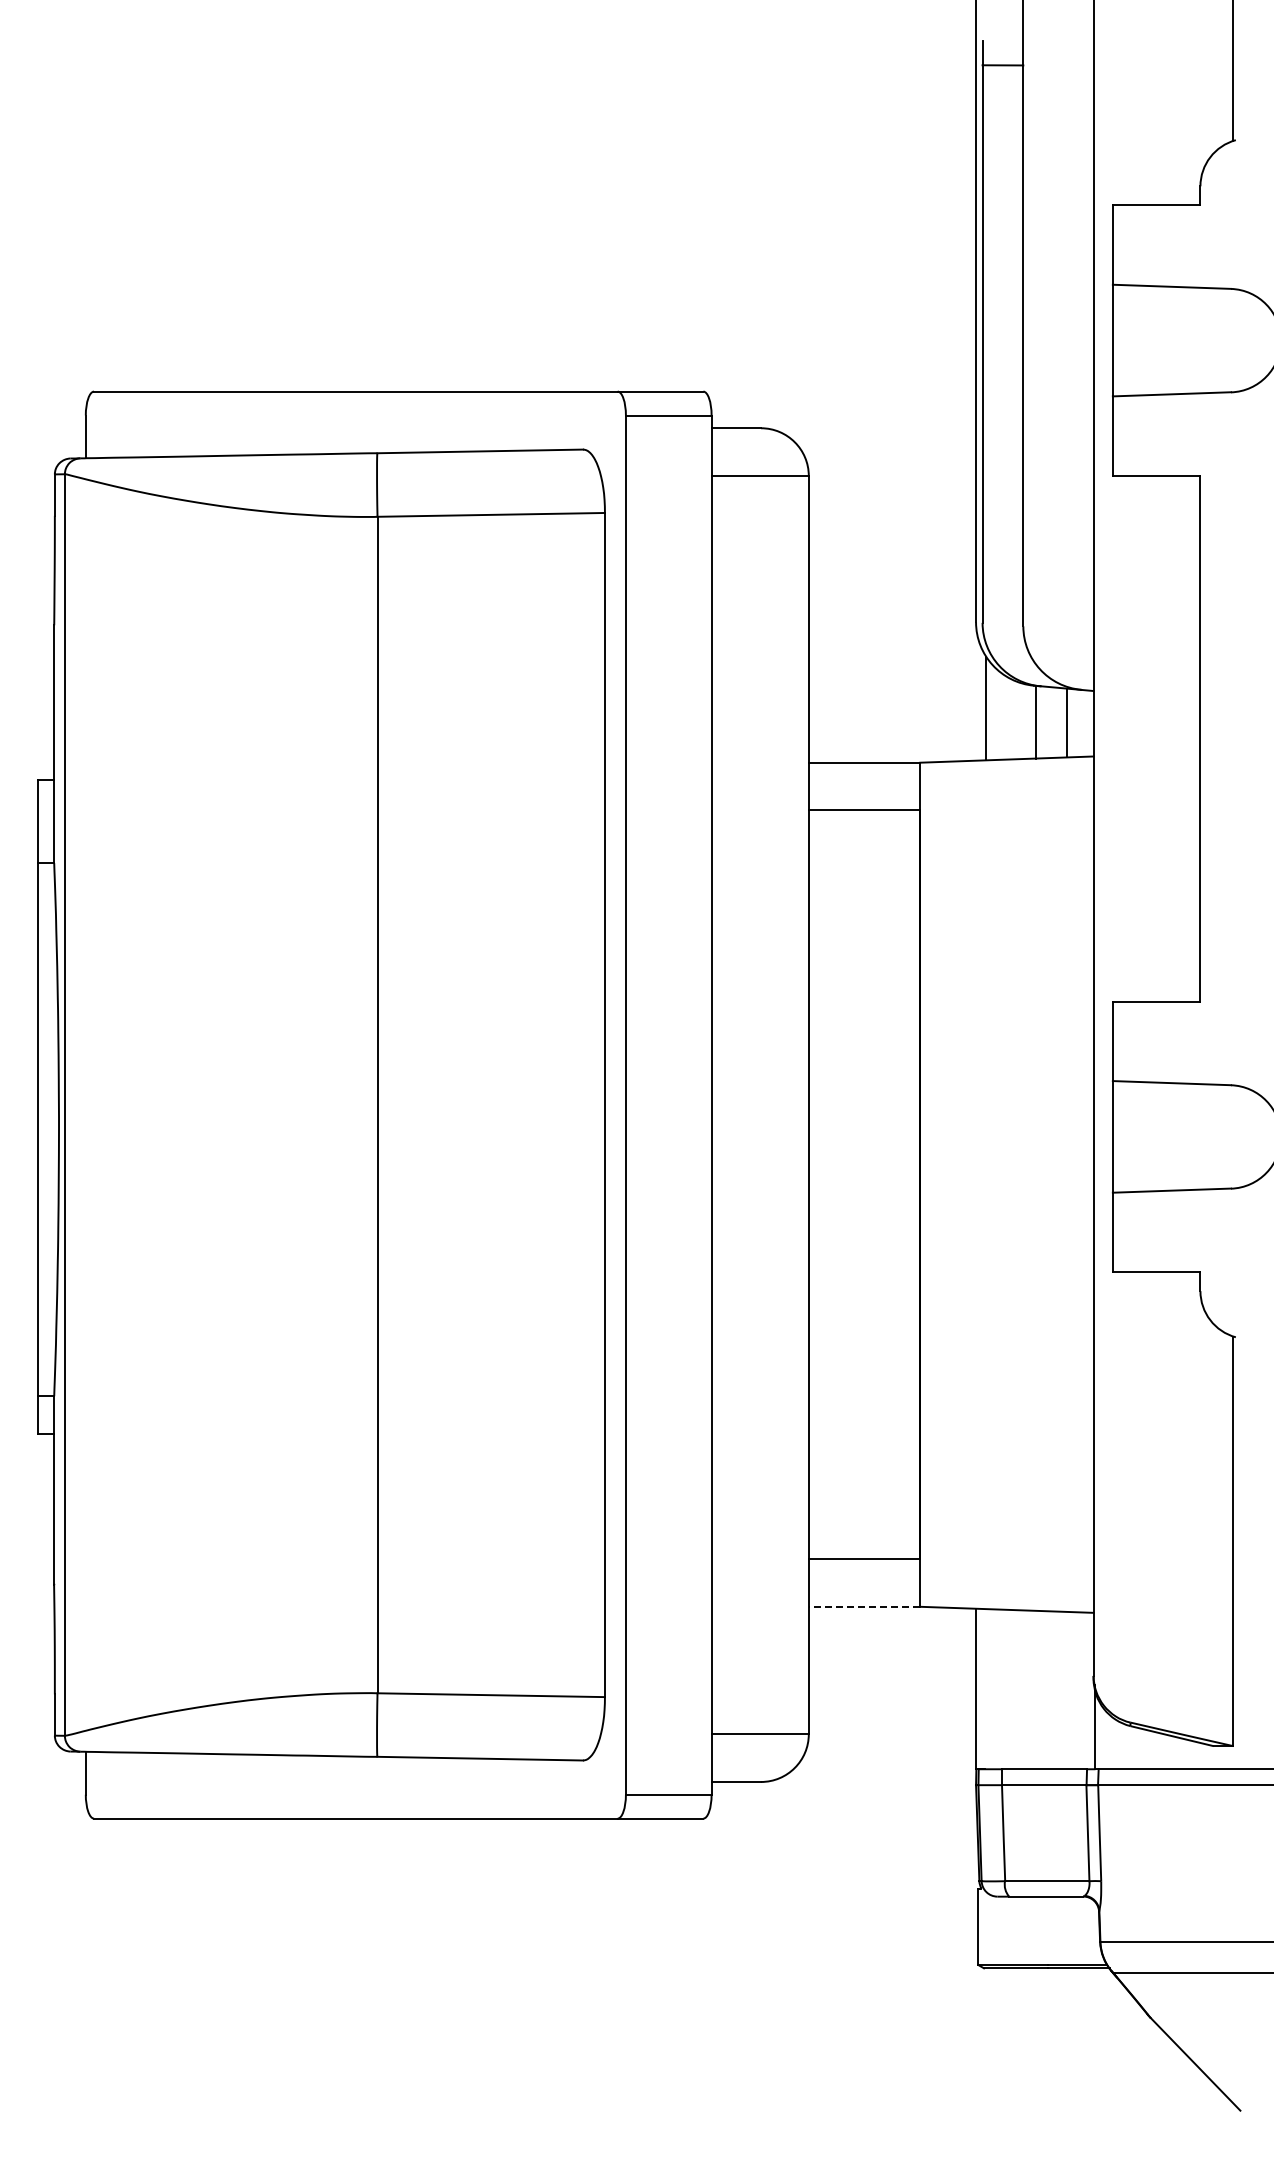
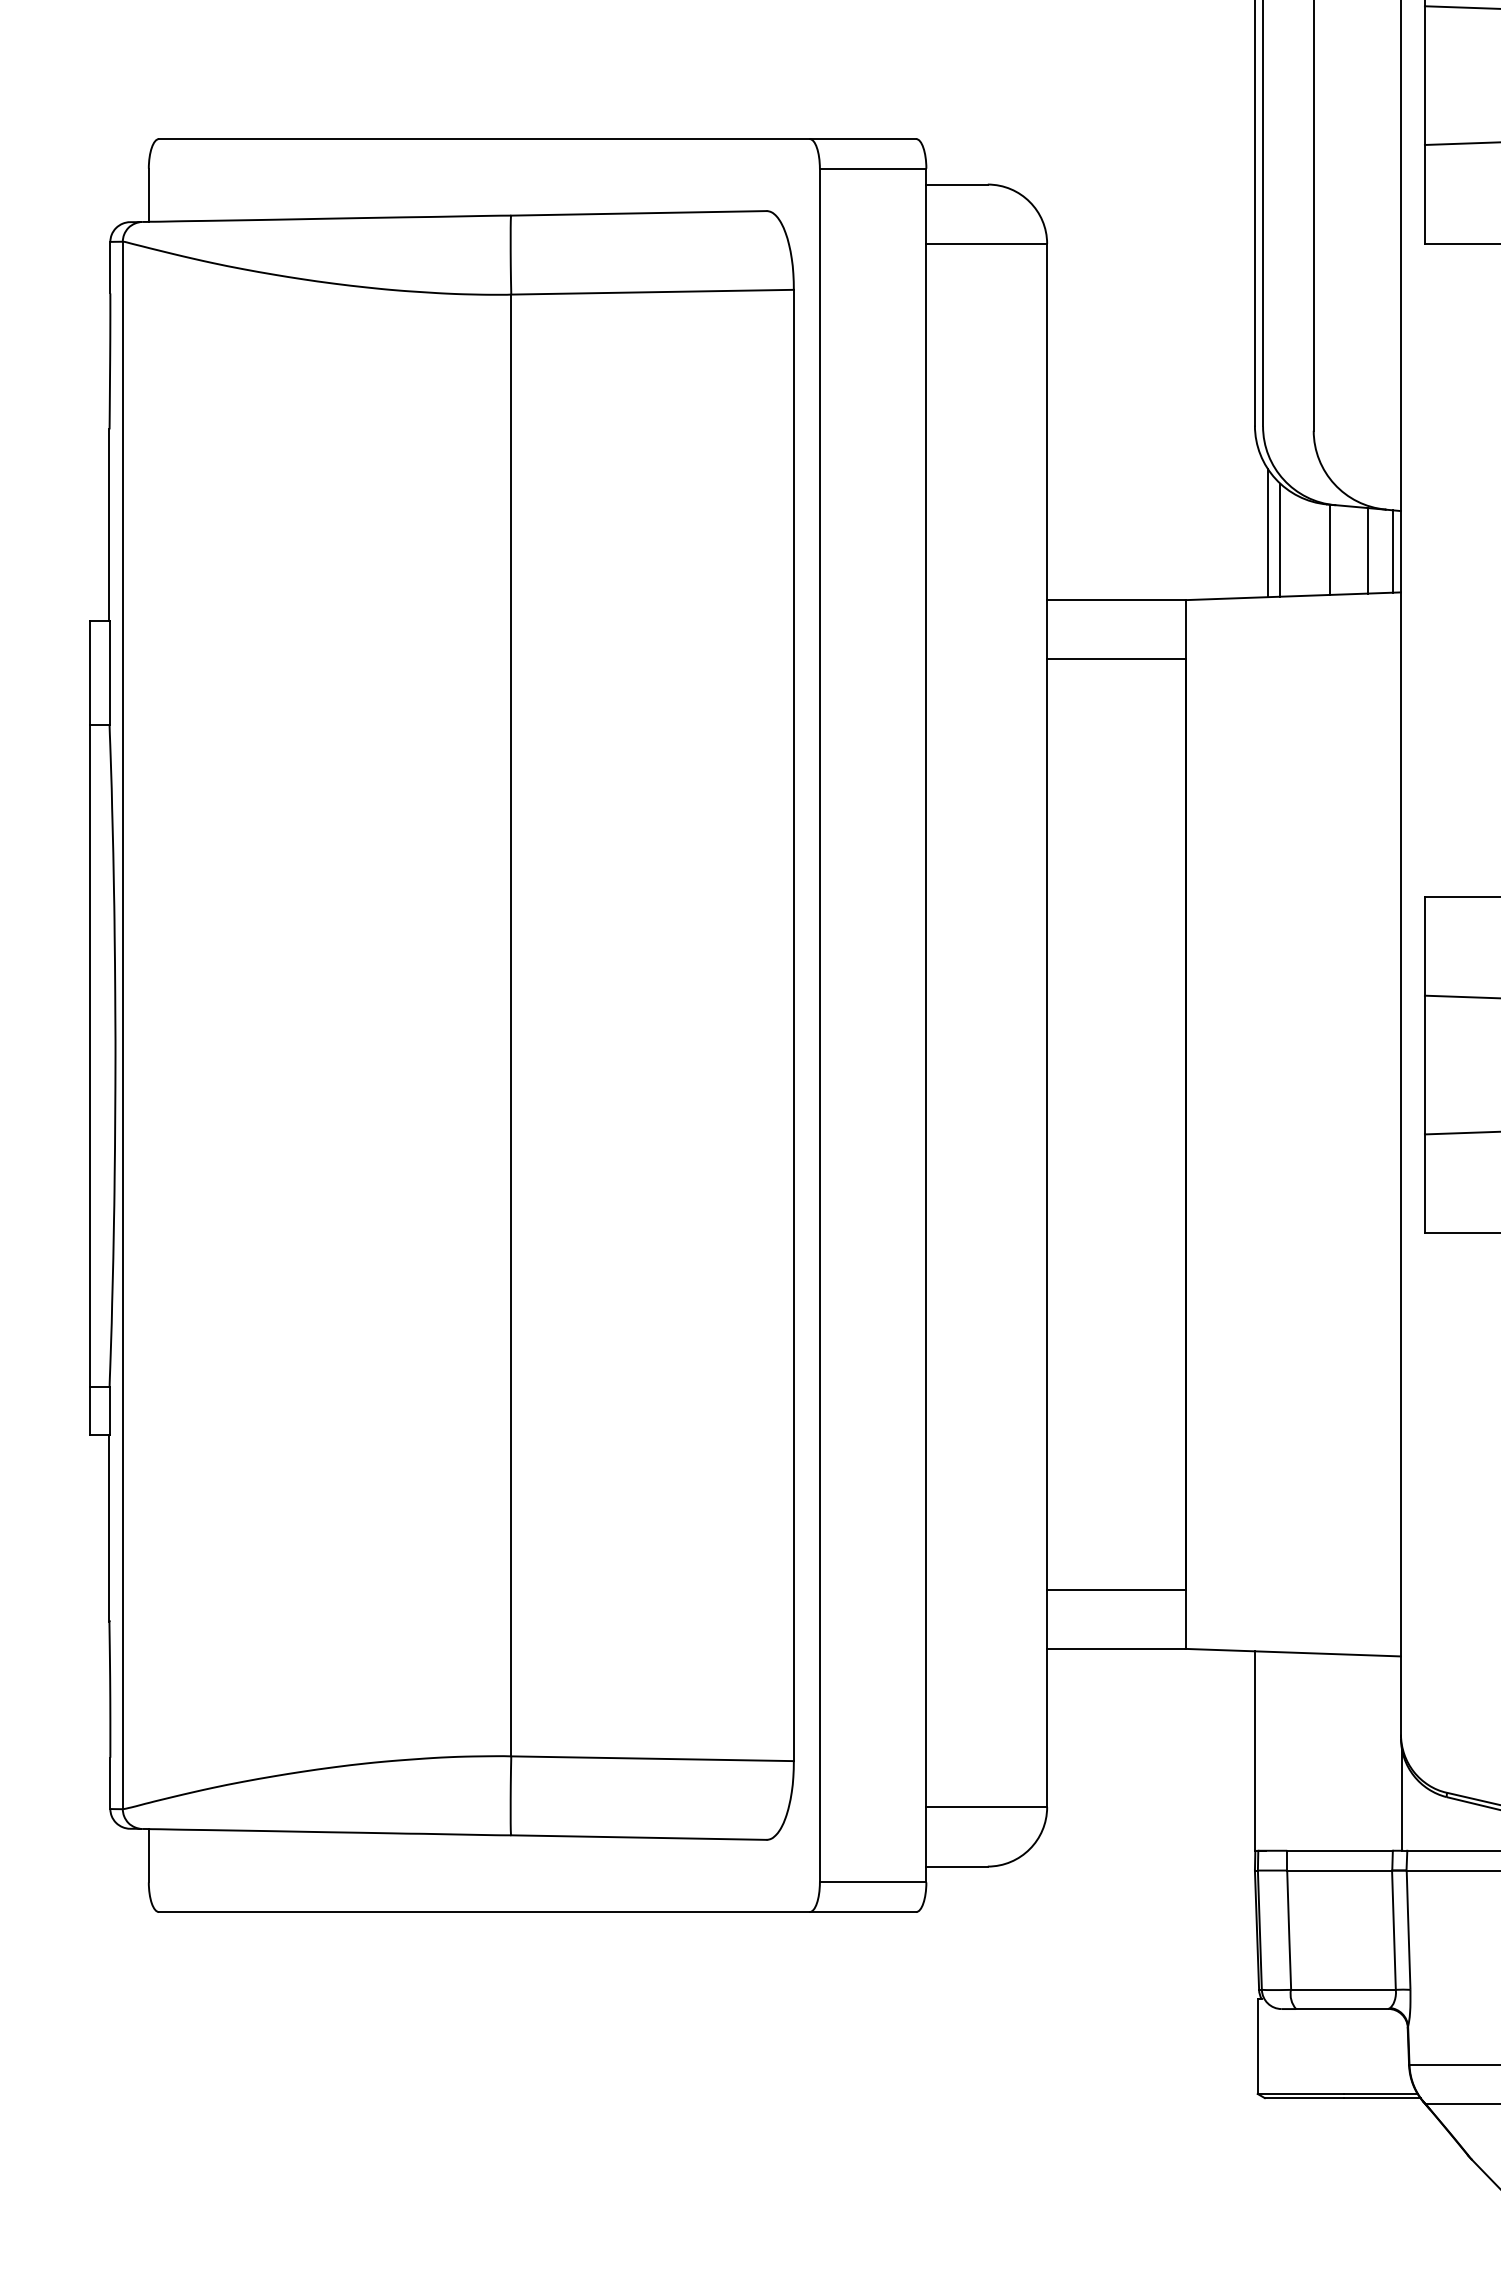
line: (996, 714) -> (1280, 540), added
line: (1087, 723) -> (1393, 551), added
line: (864, 1606) -> (1116, 1648), dashed -> solid

